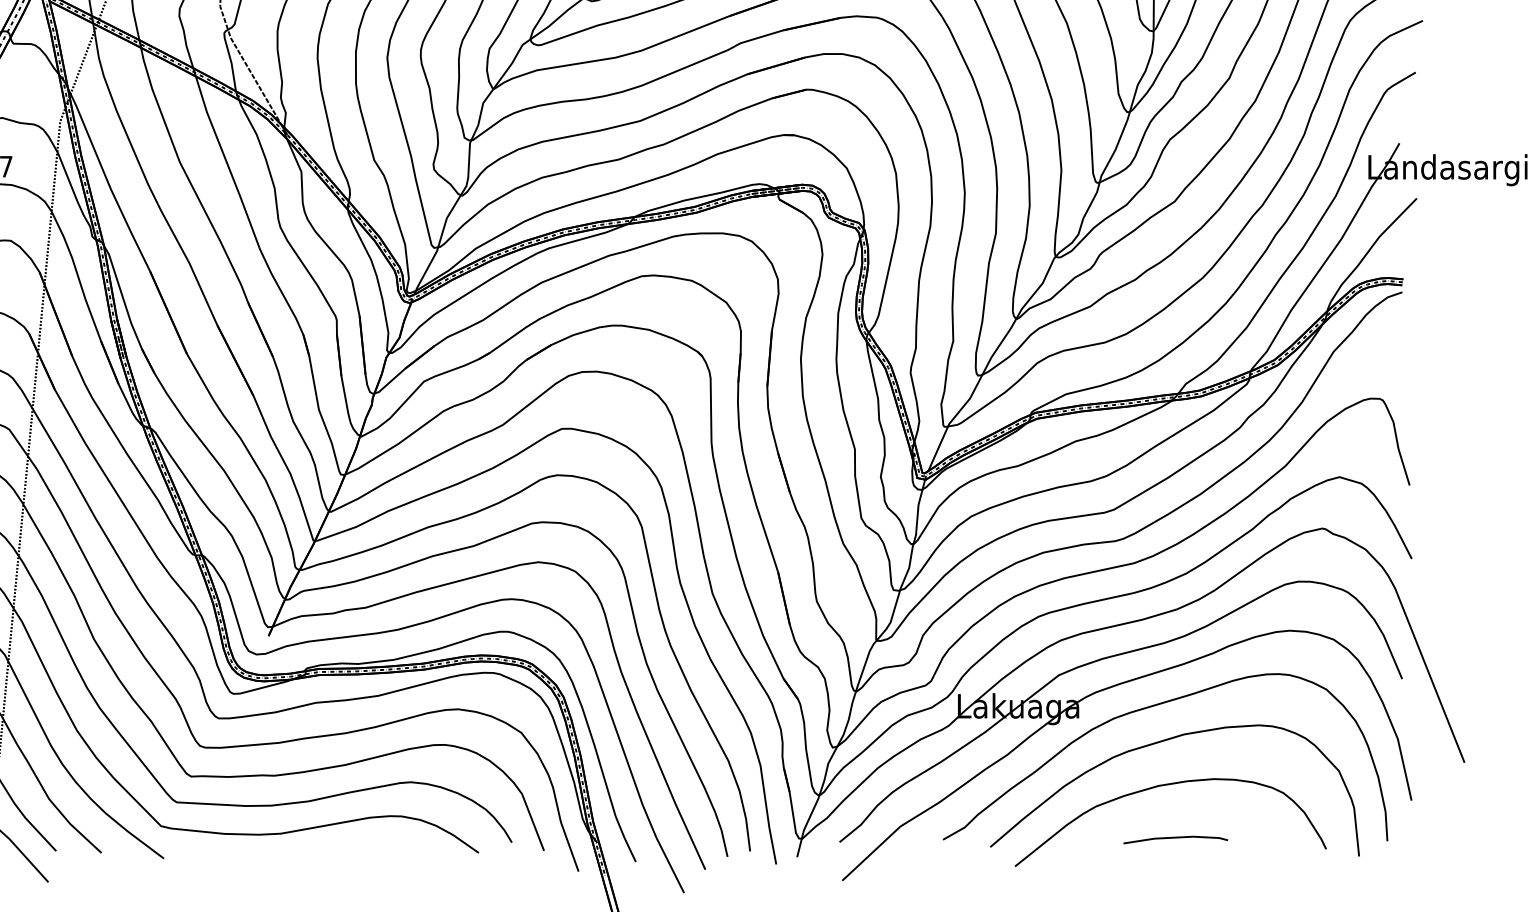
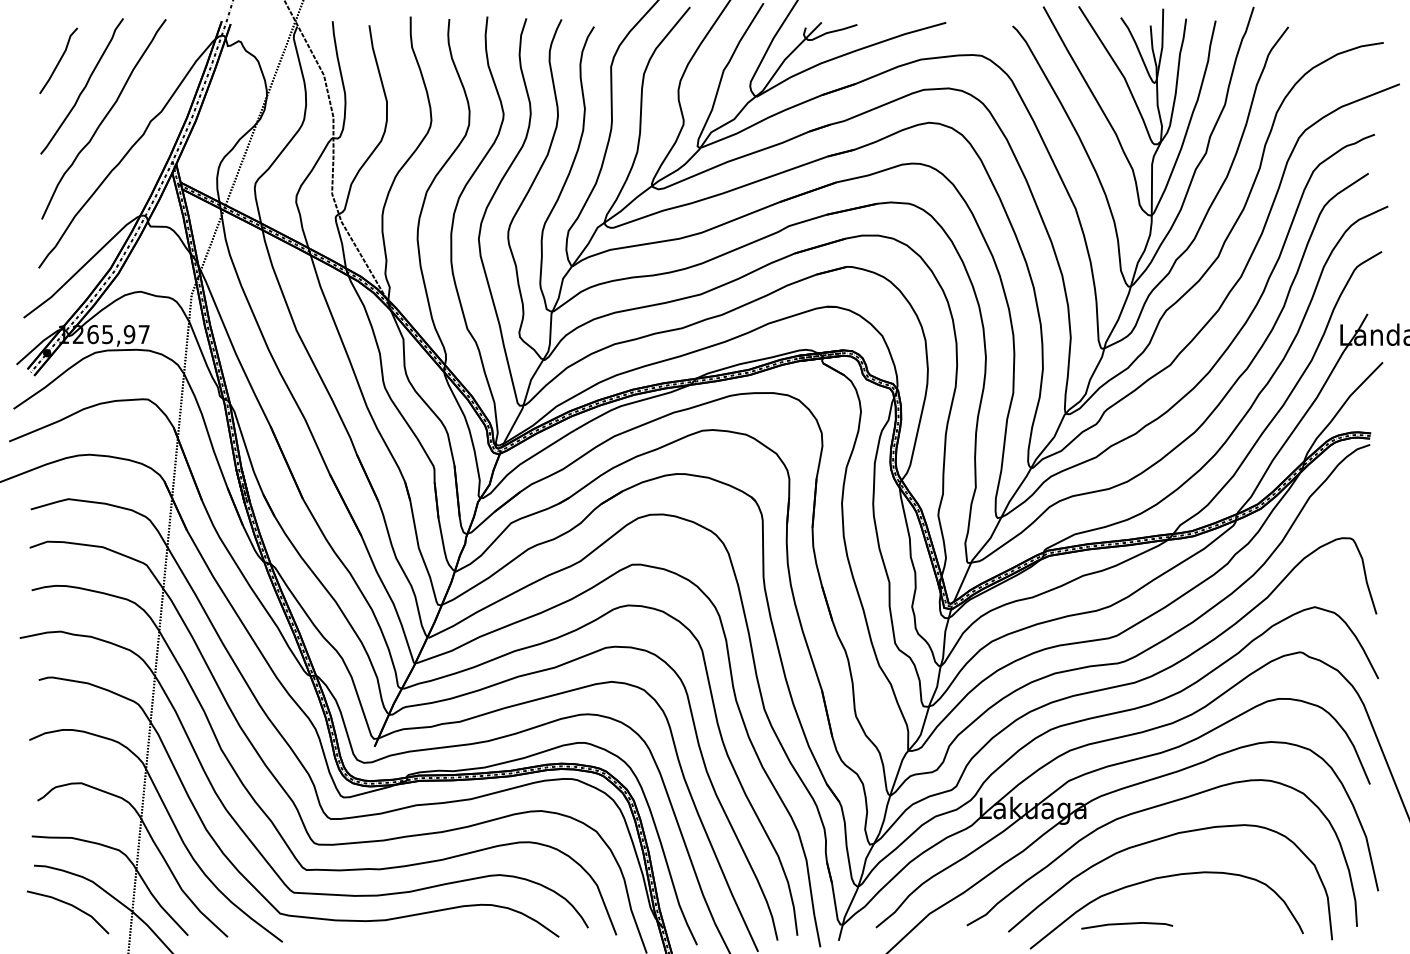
line: (1176, 838) -> (1127, 924), moved

